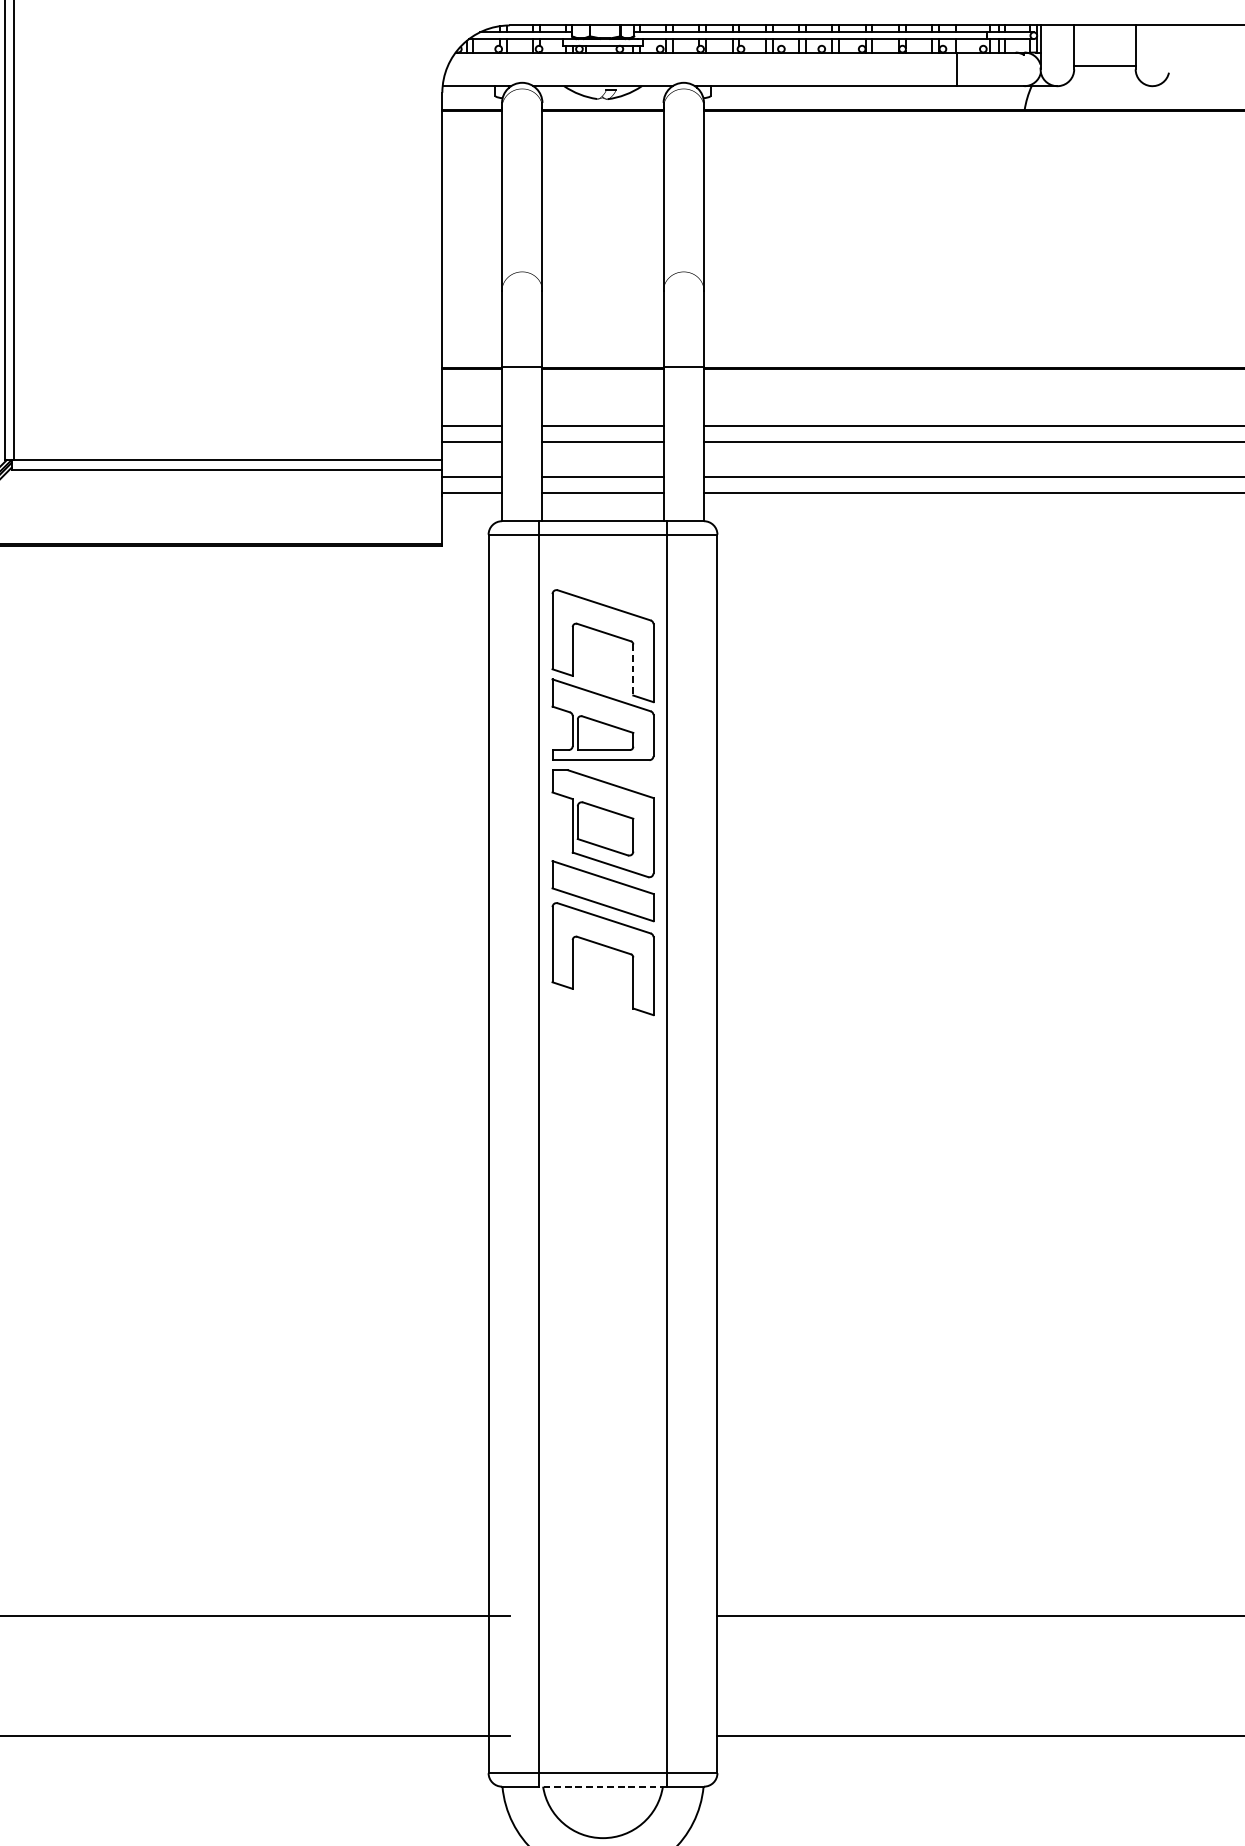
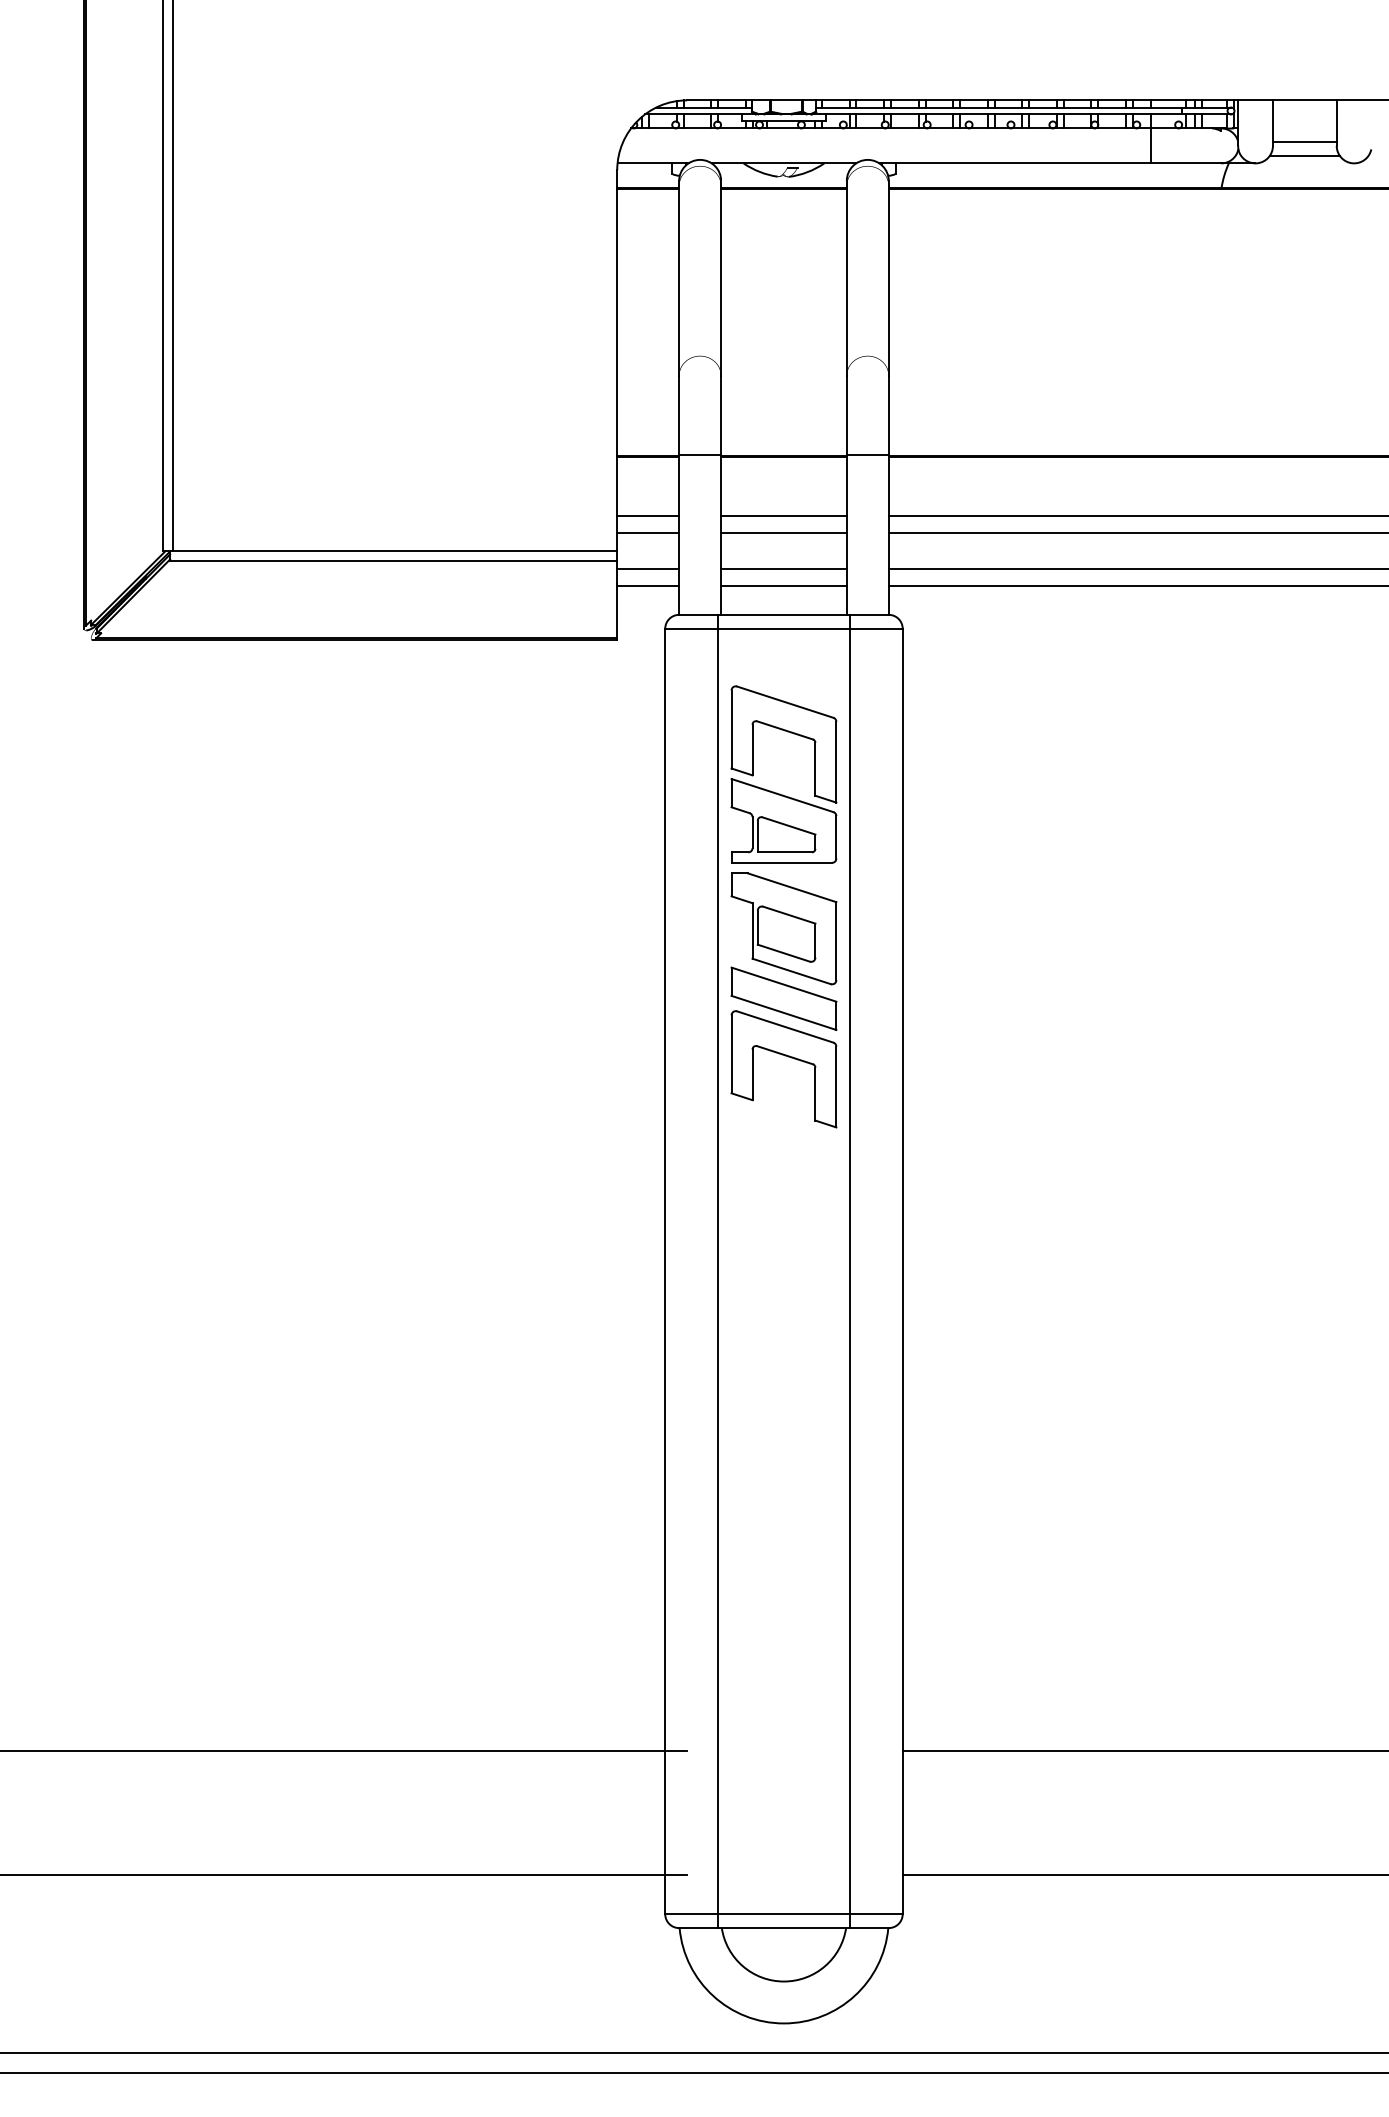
line: (1104, 79) -> (1304, 156), added
line: (633, 670) -> (815, 769), dashed -> solid
line: (602, 1787) -> (783, 1928), dashed -> solid

